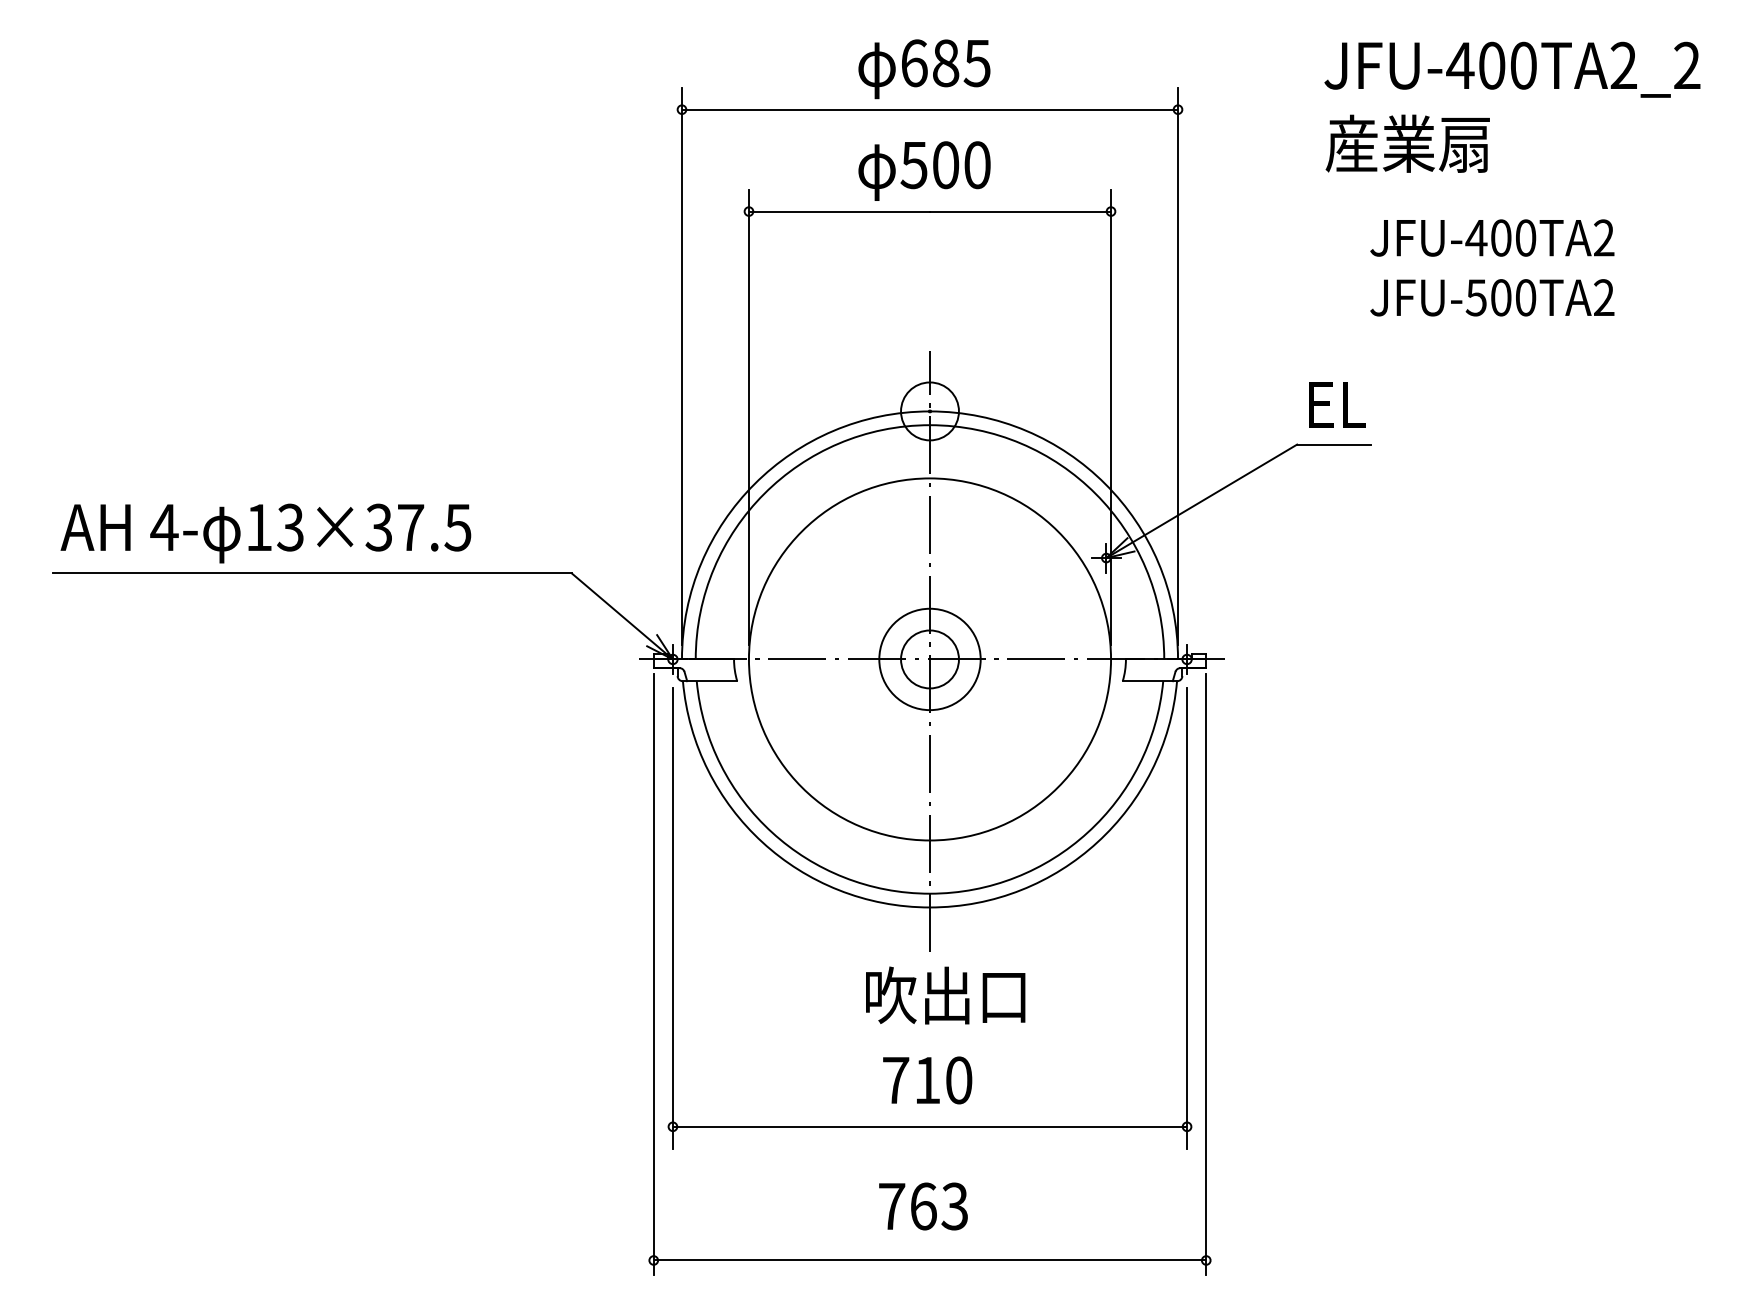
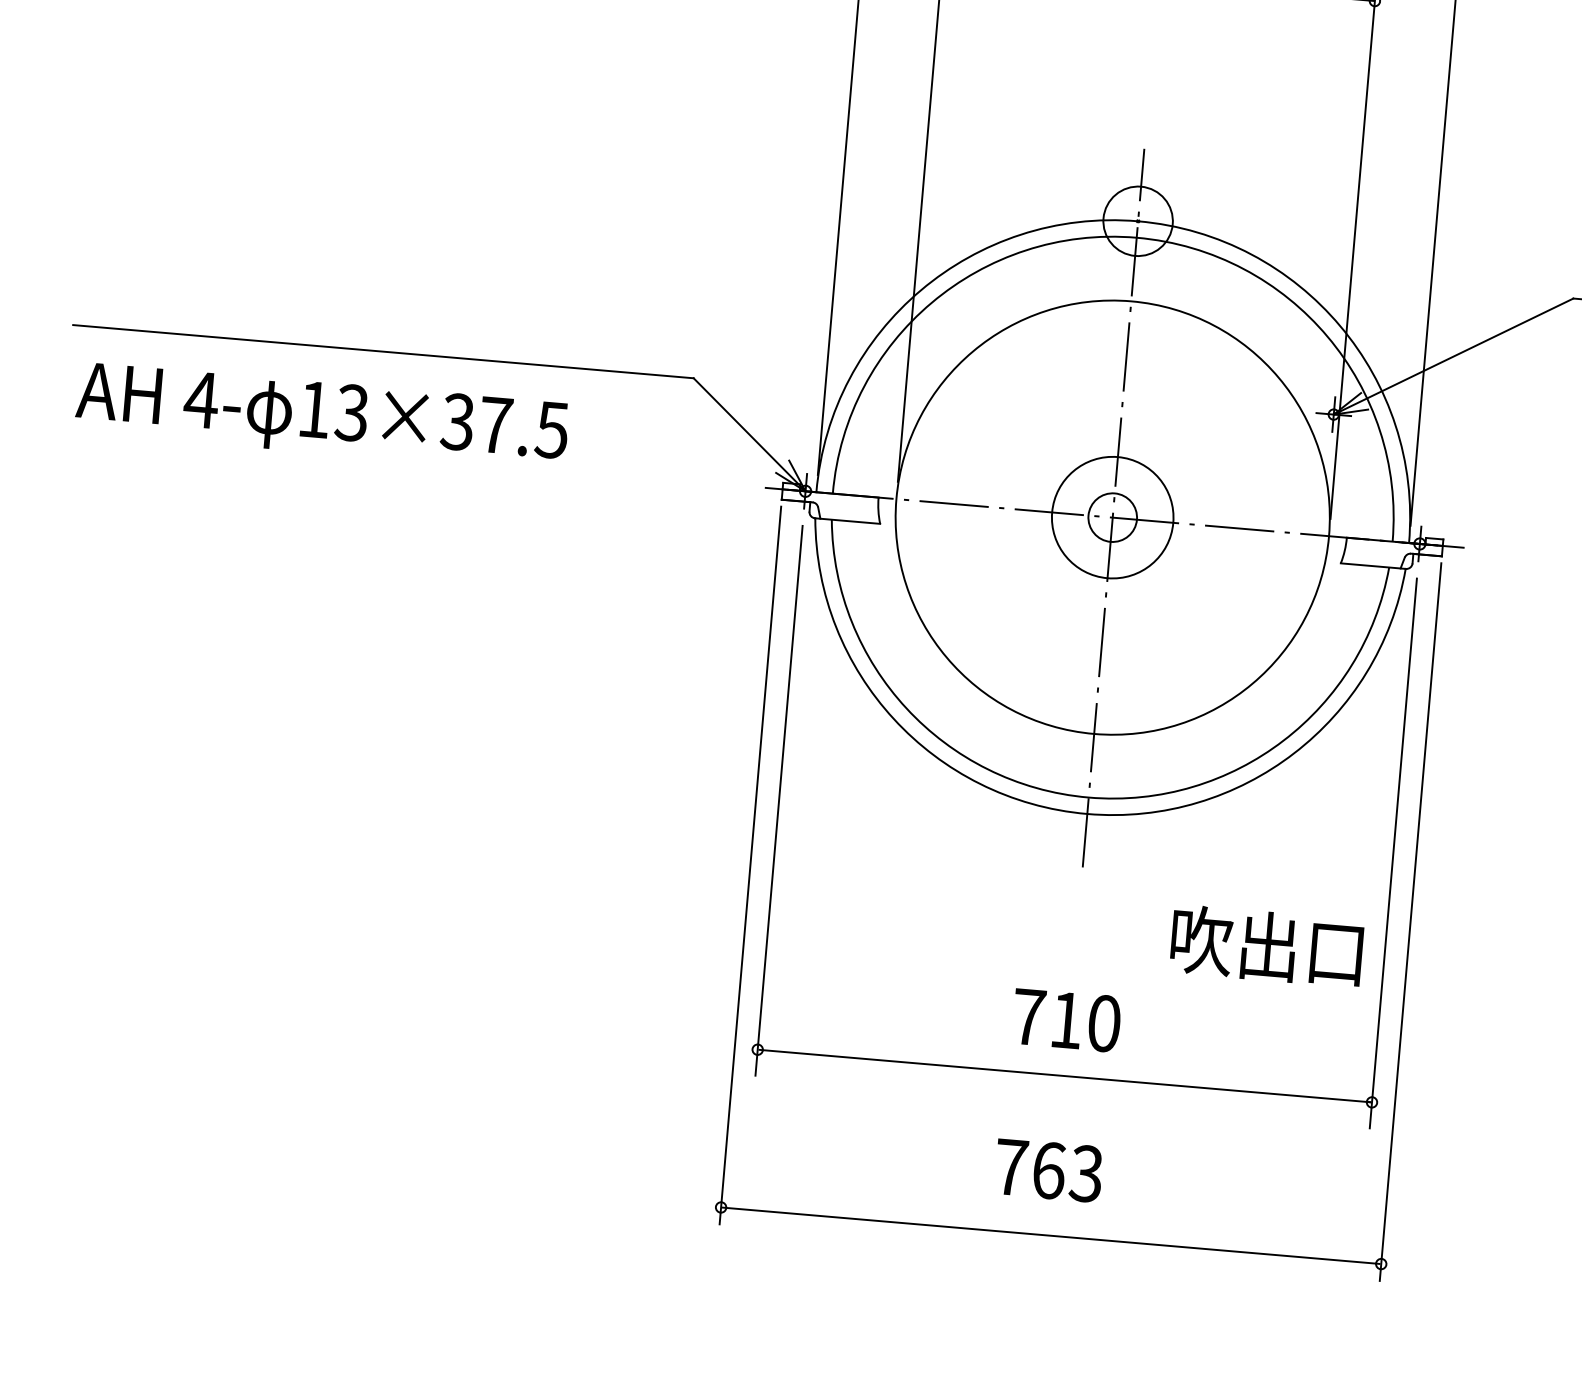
text: (265, 533) -> (321, 417), moved
circle: (929, 659) -> (1112, 517), size x0.7
text: (945, 995) -> (1266, 946), moved

